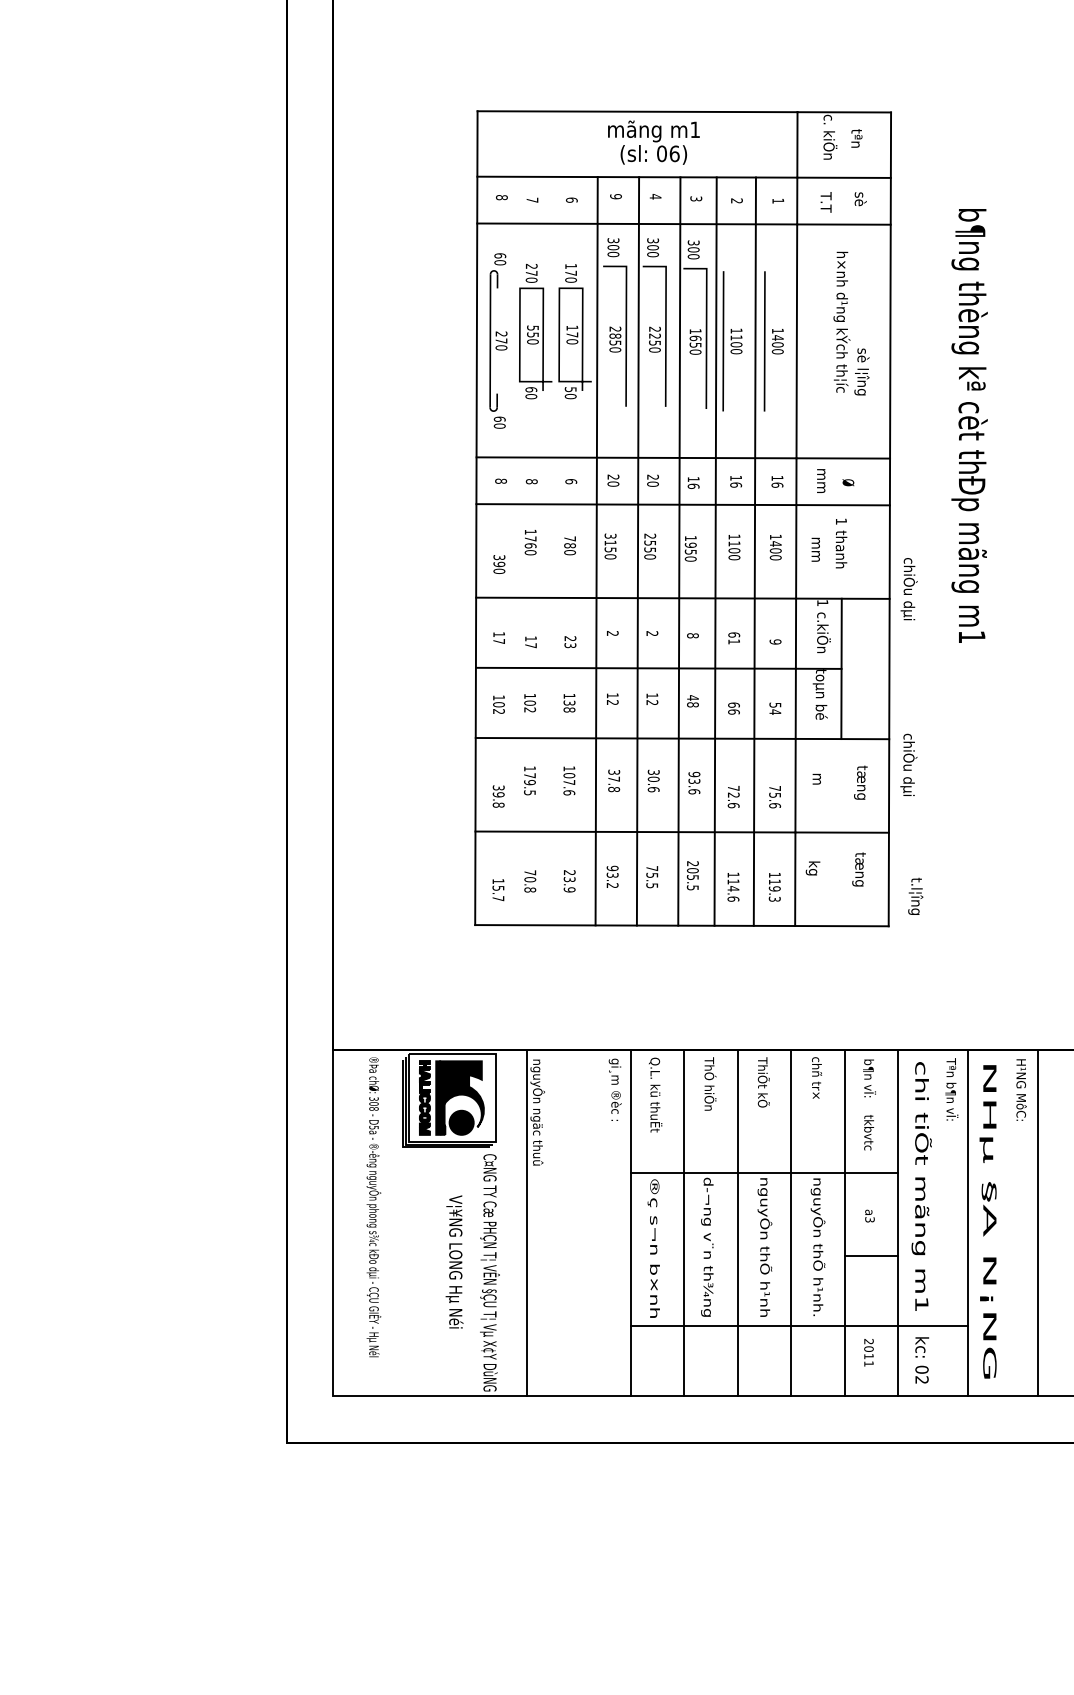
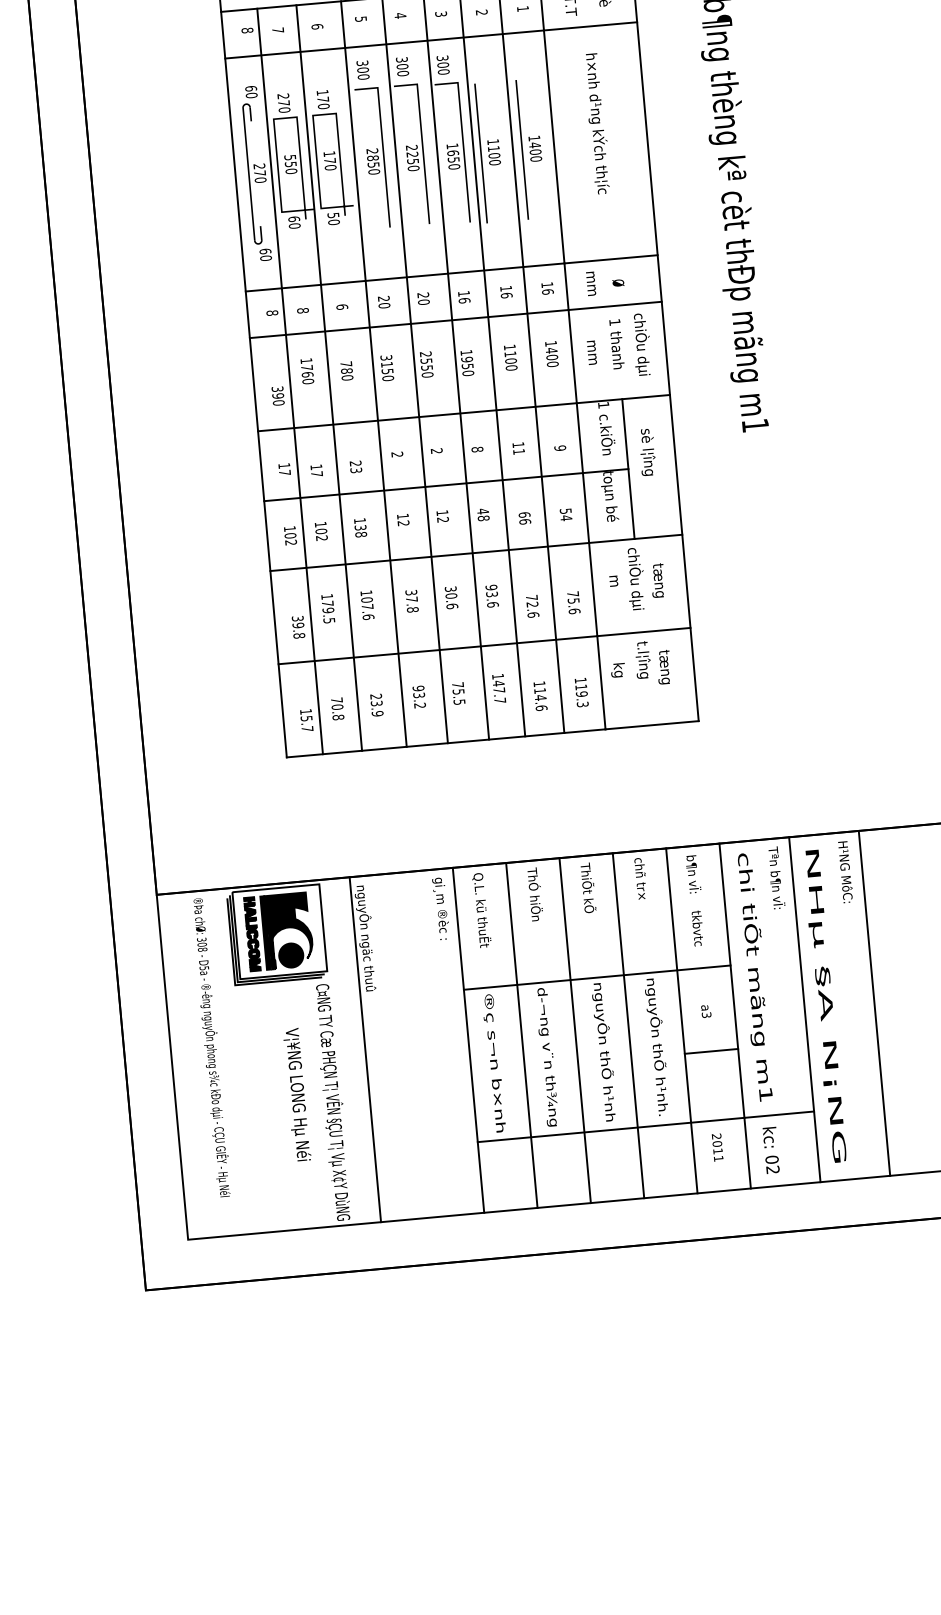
text: (615, 196) -> (360, 19), 9 -> 5
text: (861, 371) -> (646, 451), moved
line: (512, 550) -> (290, 380), added
line: (551, 550) -> (328, 377), added
text: (908, 589) -> (641, 345), moved
text: (734, 634) -> (518, 444), 61 -> 11
text: (908, 764) -> (635, 578), moved
text: (692, 875) -> (498, 688), 205.5 -> 147.7
text: (915, 895) -> (642, 659), moved

